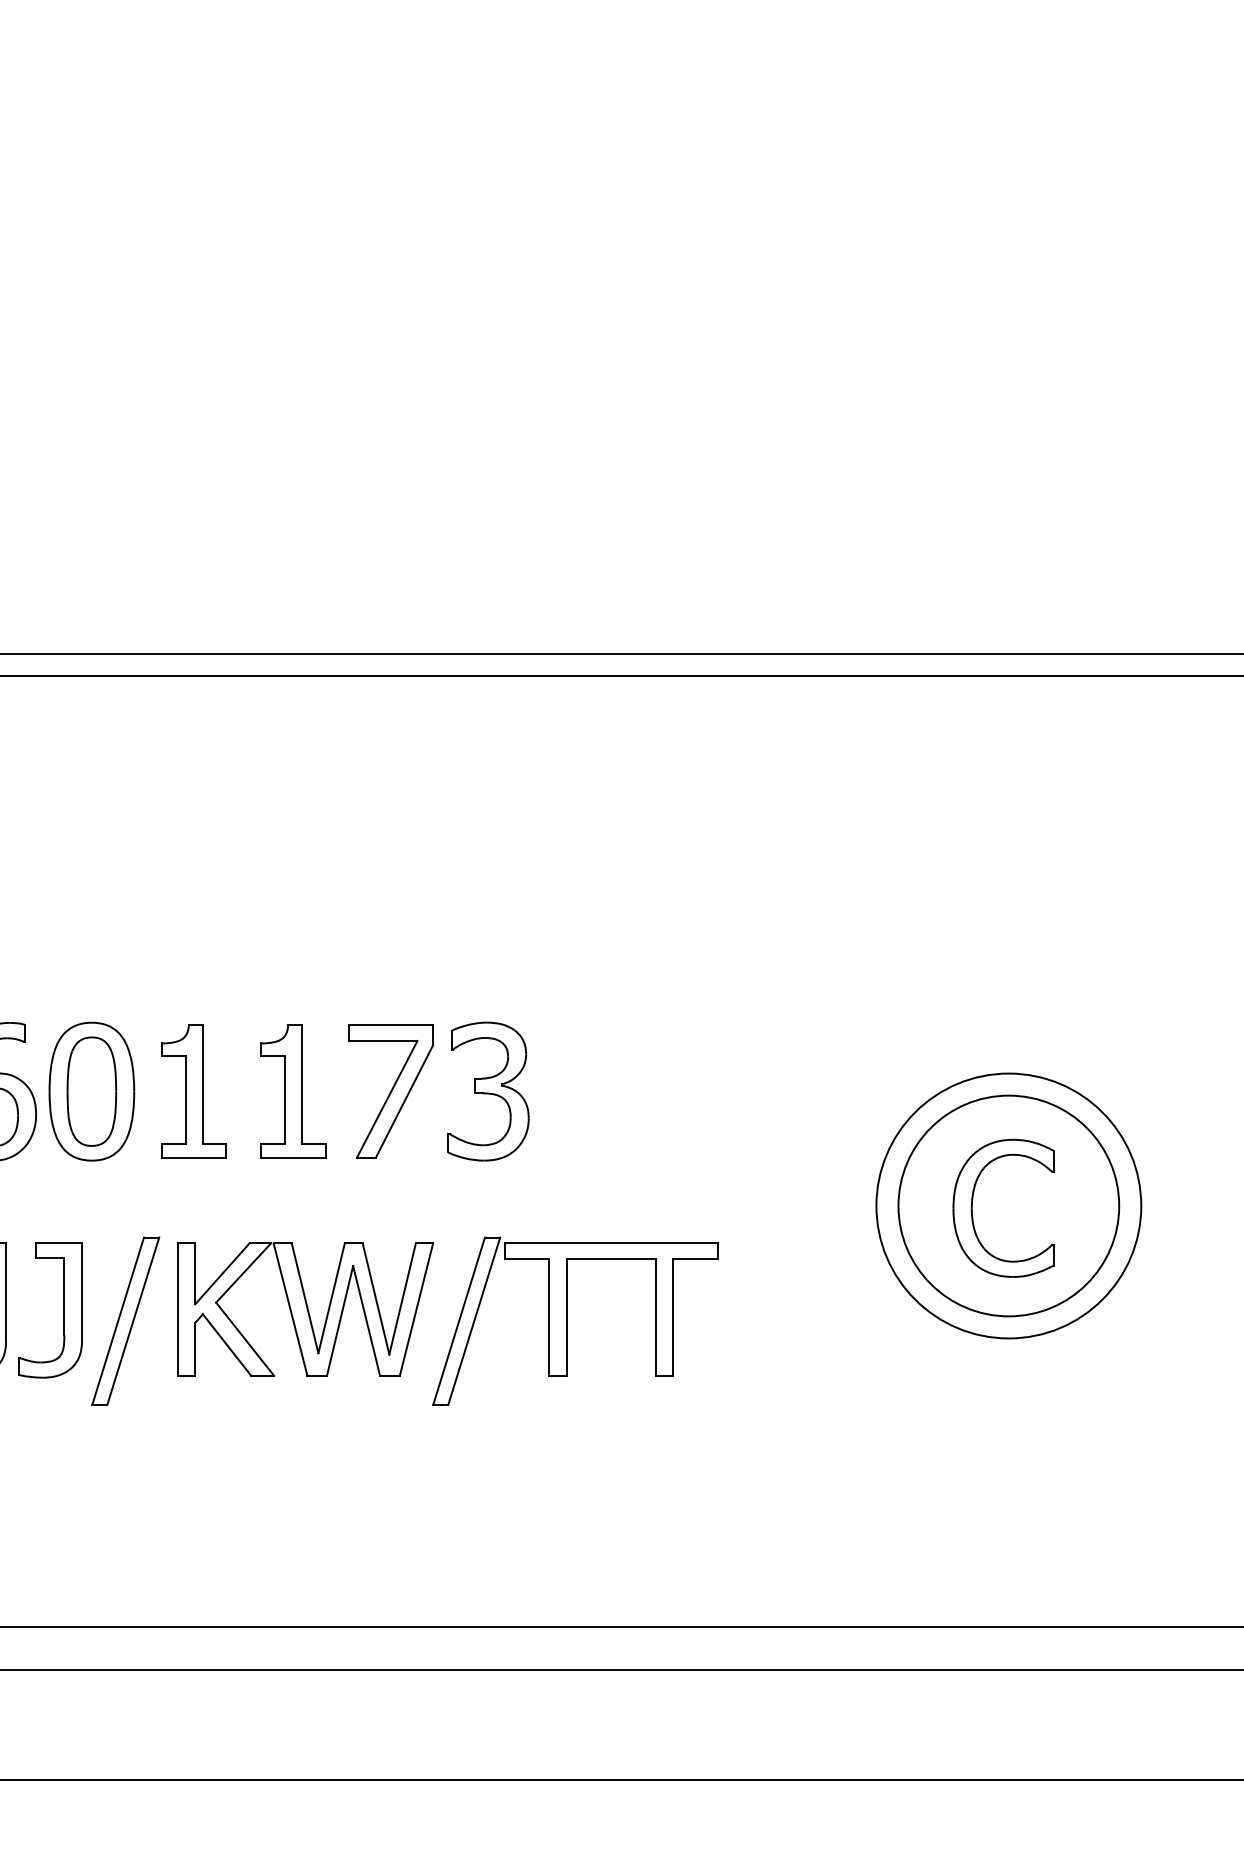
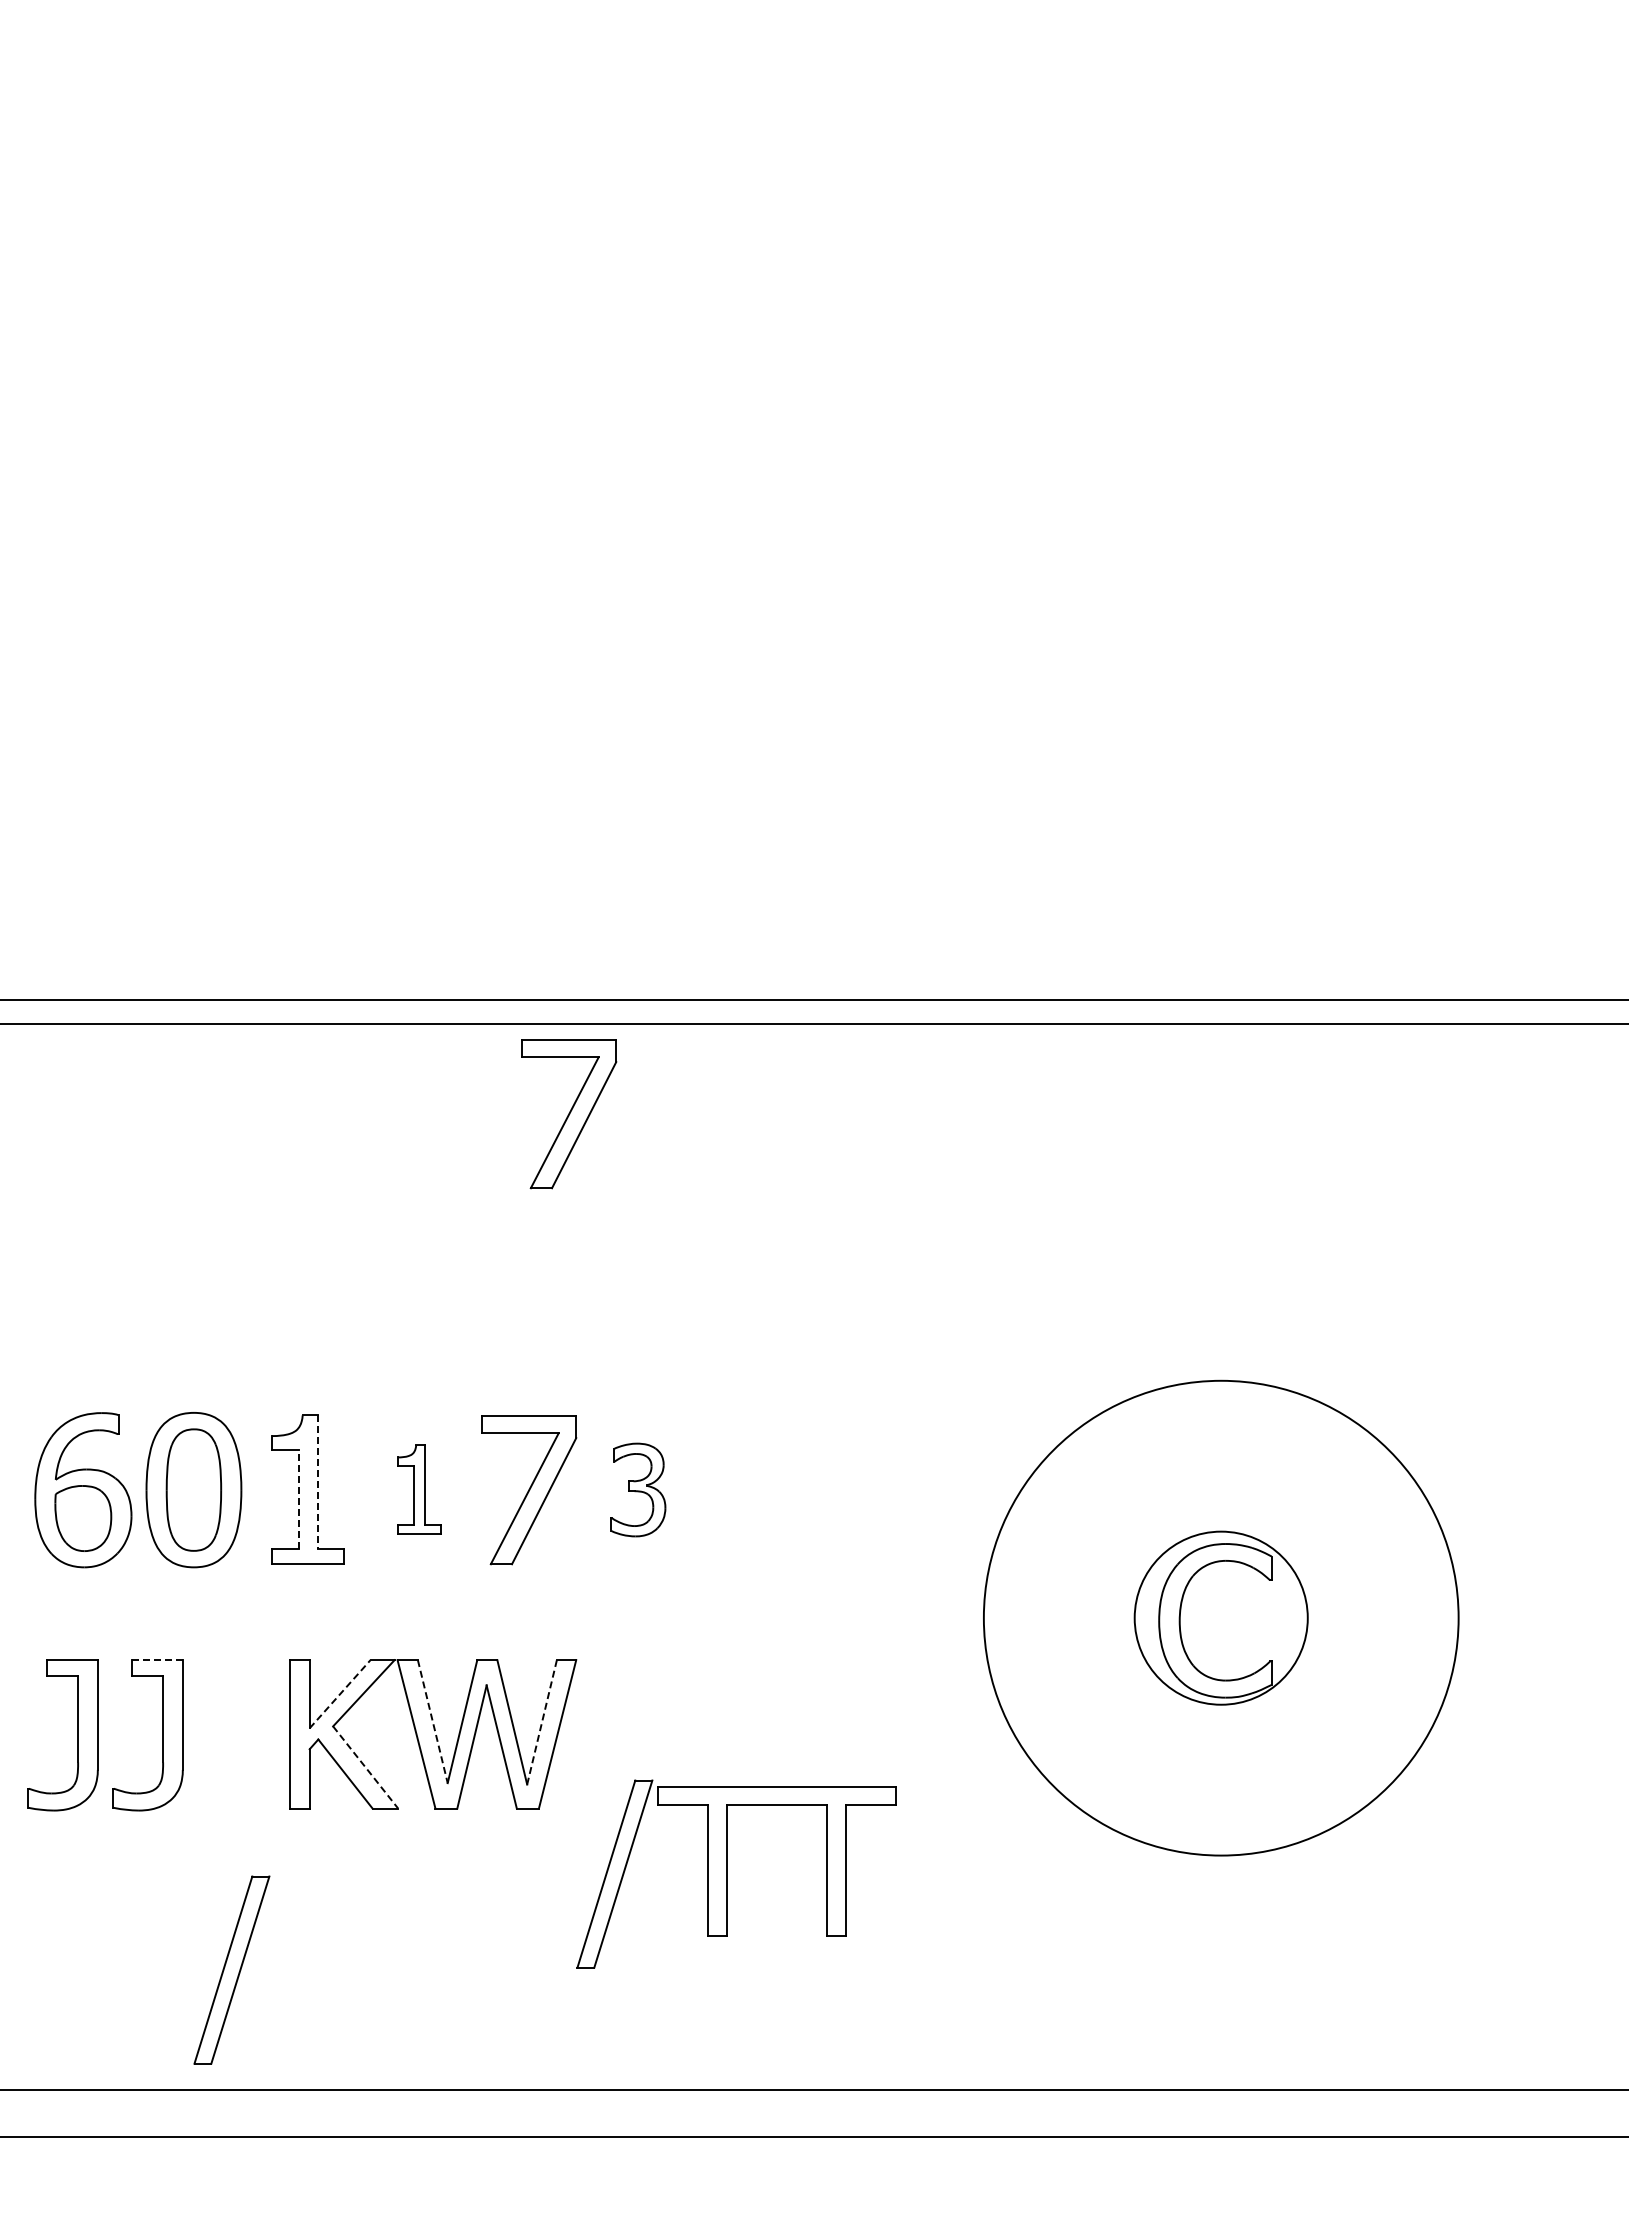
part: (427, 756) -> (569, 1114), added
line: (203, 1084) -> (318, 1482), solid -> dashed
part: (293, 1091) -> (419, 1489), size x0.6
part: (488, 1091) -> (638, 1489), size x0.6
line: (185, 1100) -> (298, 1499), solid -> dashed
circle: (1008, 1205) -> (1220, 1617), size x0.7
circle: (1008, 1205) -> (1220, 1617), size x1.6
line: (59, 1243) -> (157, 1660), solid -> dashed
line: (222, 1274) -> (340, 1694), solid -> dashed
line: (304, 1299) -> (432, 1722), solid -> dashed
line: (403, 1299) -> (542, 1722), solid -> dashed
part: (125, 1320) -> (231, 1969), moved
part: (567, 1320) -> (727, 1873), moved
line: (245, 1339) -> (365, 1767), solid -> dashed

